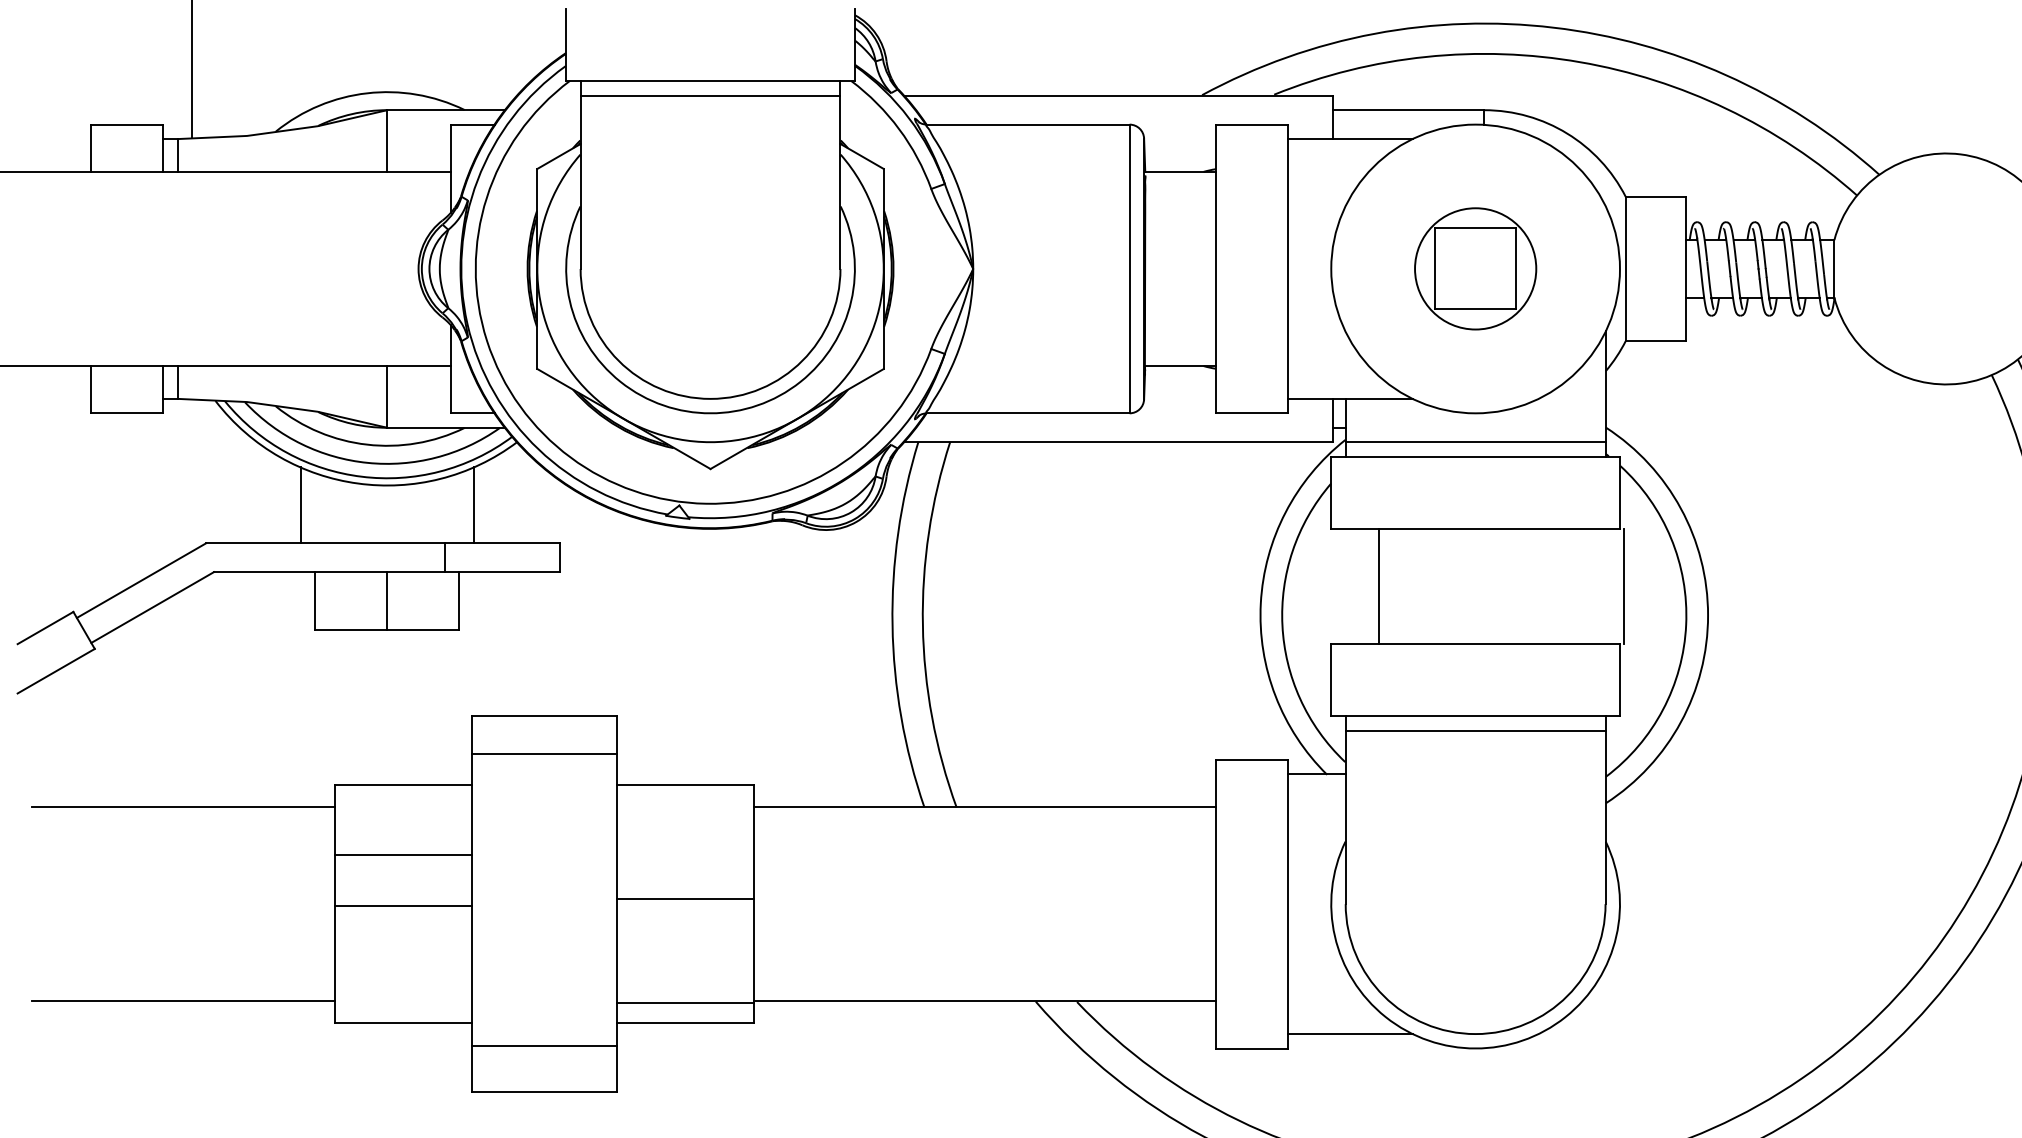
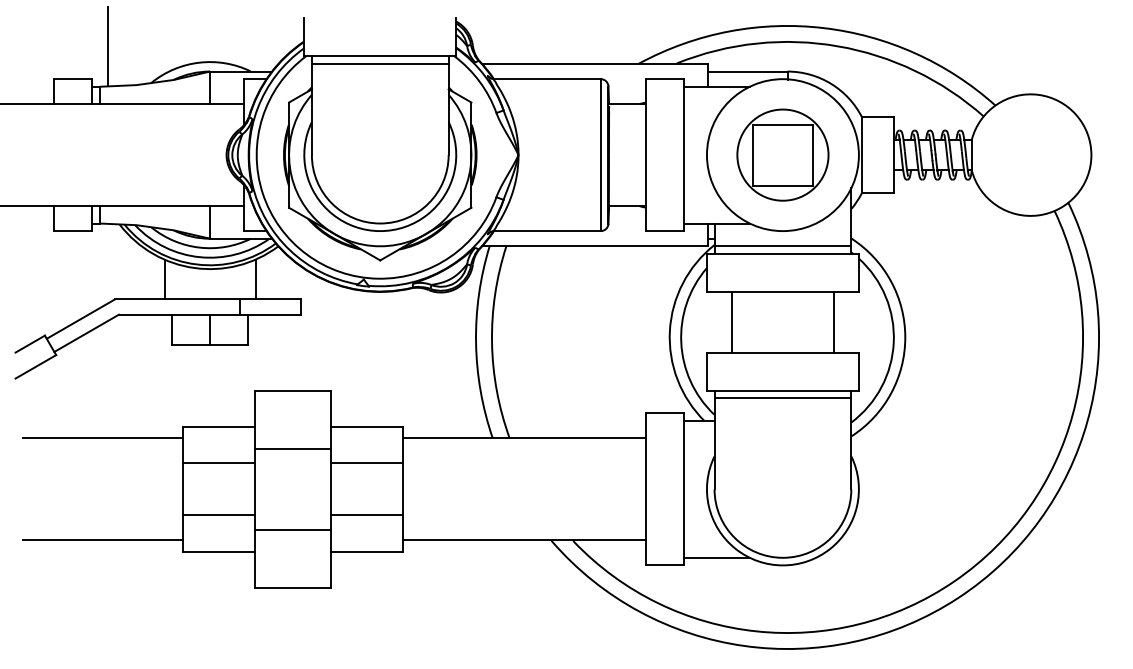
part: (1474, 267) -> (782, 154), size x1.43
line: (1624, 585) -> (834, 321), moved
line: (543, 754) -> (292, 448), moved
line: (684, 898) -> (366, 463), moved
line: (403, 906) -> (218, 515), moved
line: (684, 1003) -> (366, 515), moved
line: (543, 1046) -> (292, 530), moved

